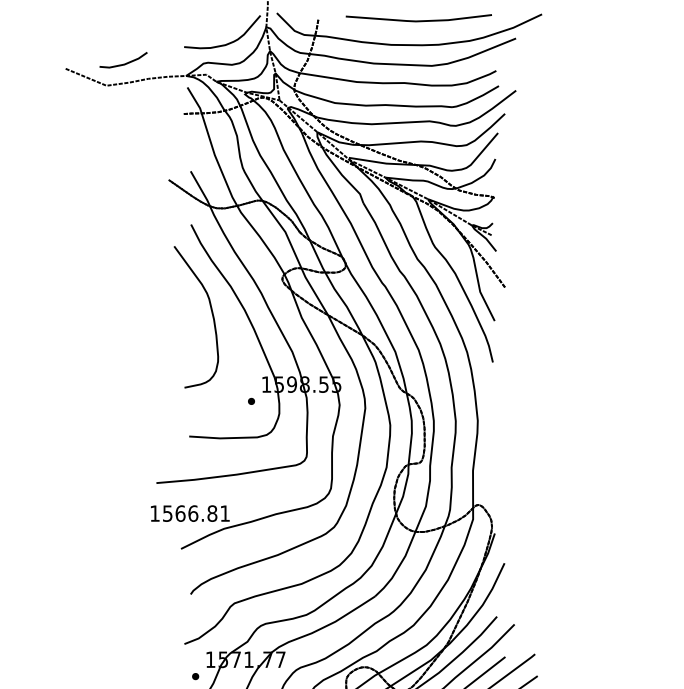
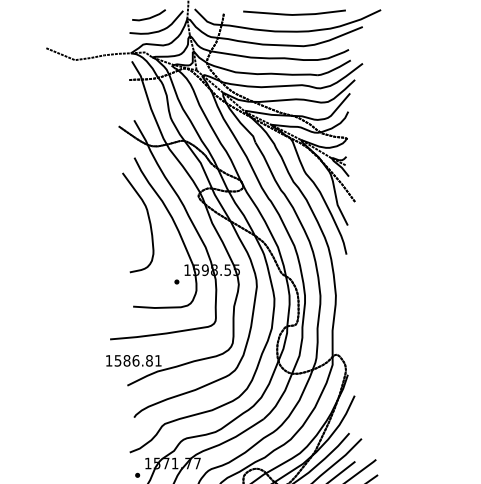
line: (122, 63) -> (148, 17), moved
text: (179, 513) -> (126, 360), 1566.81 -> 1586.81

